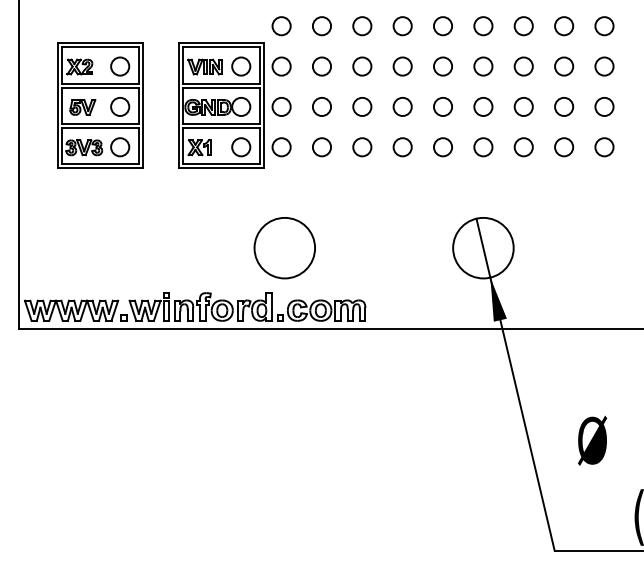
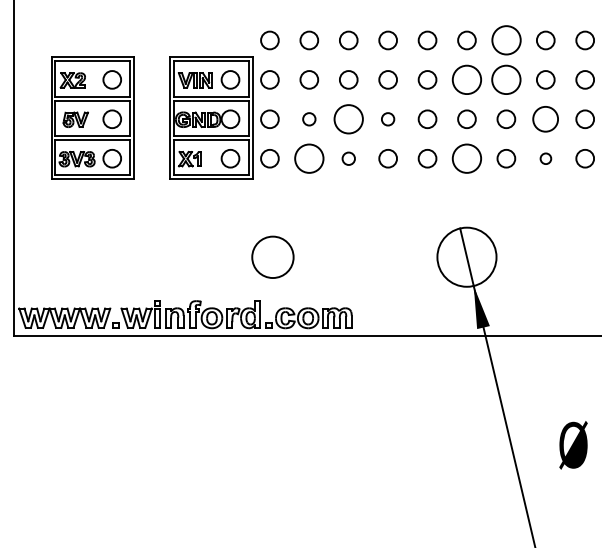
circle: (523, 26) -> (506, 40), size x1.6
circle: (483, 66) -> (467, 79), size x1.6
circle: (523, 66) -> (506, 79), size x1.6
circle: (321, 106) -> (308, 118), size x0.7
circle: (362, 106) -> (348, 118), size x1.6
circle: (402, 106) -> (387, 118), size x0.7
circle: (564, 106) -> (546, 118), size x1.4
circle: (321, 147) -> (308, 158), size x1.6
circle: (362, 147) -> (348, 158), size x0.7
circle: (483, 147) -> (467, 158), size x1.6
circle: (564, 147) -> (546, 158), size x0.6
circle: (284, 248) -> (272, 257), size x0.7

